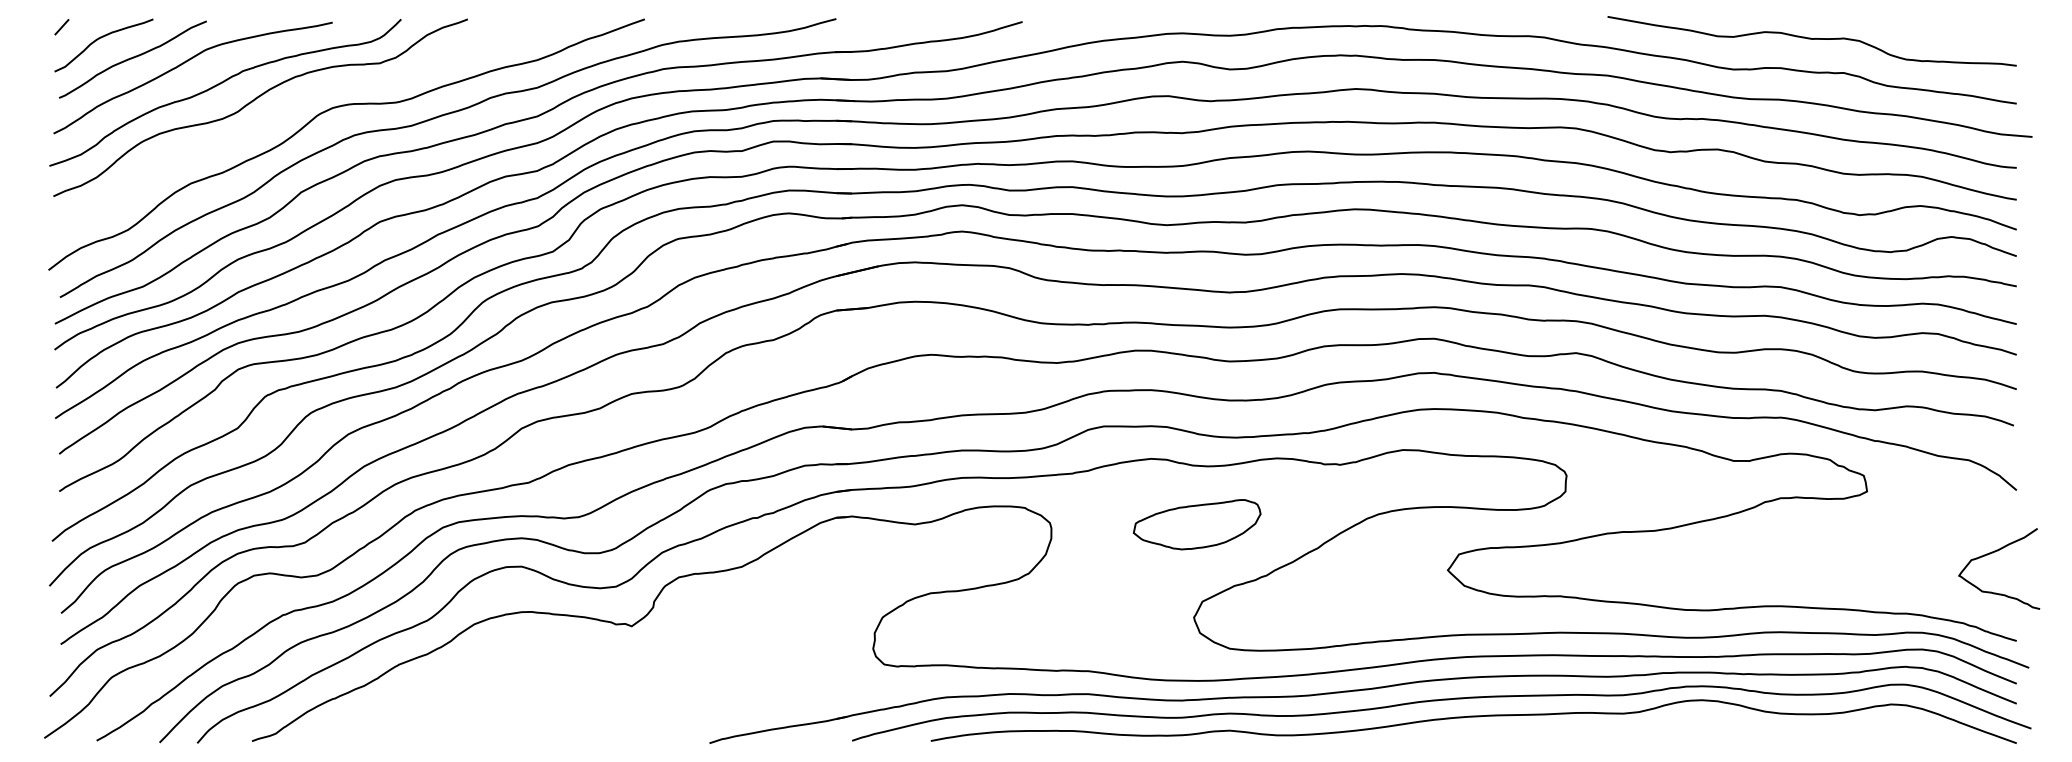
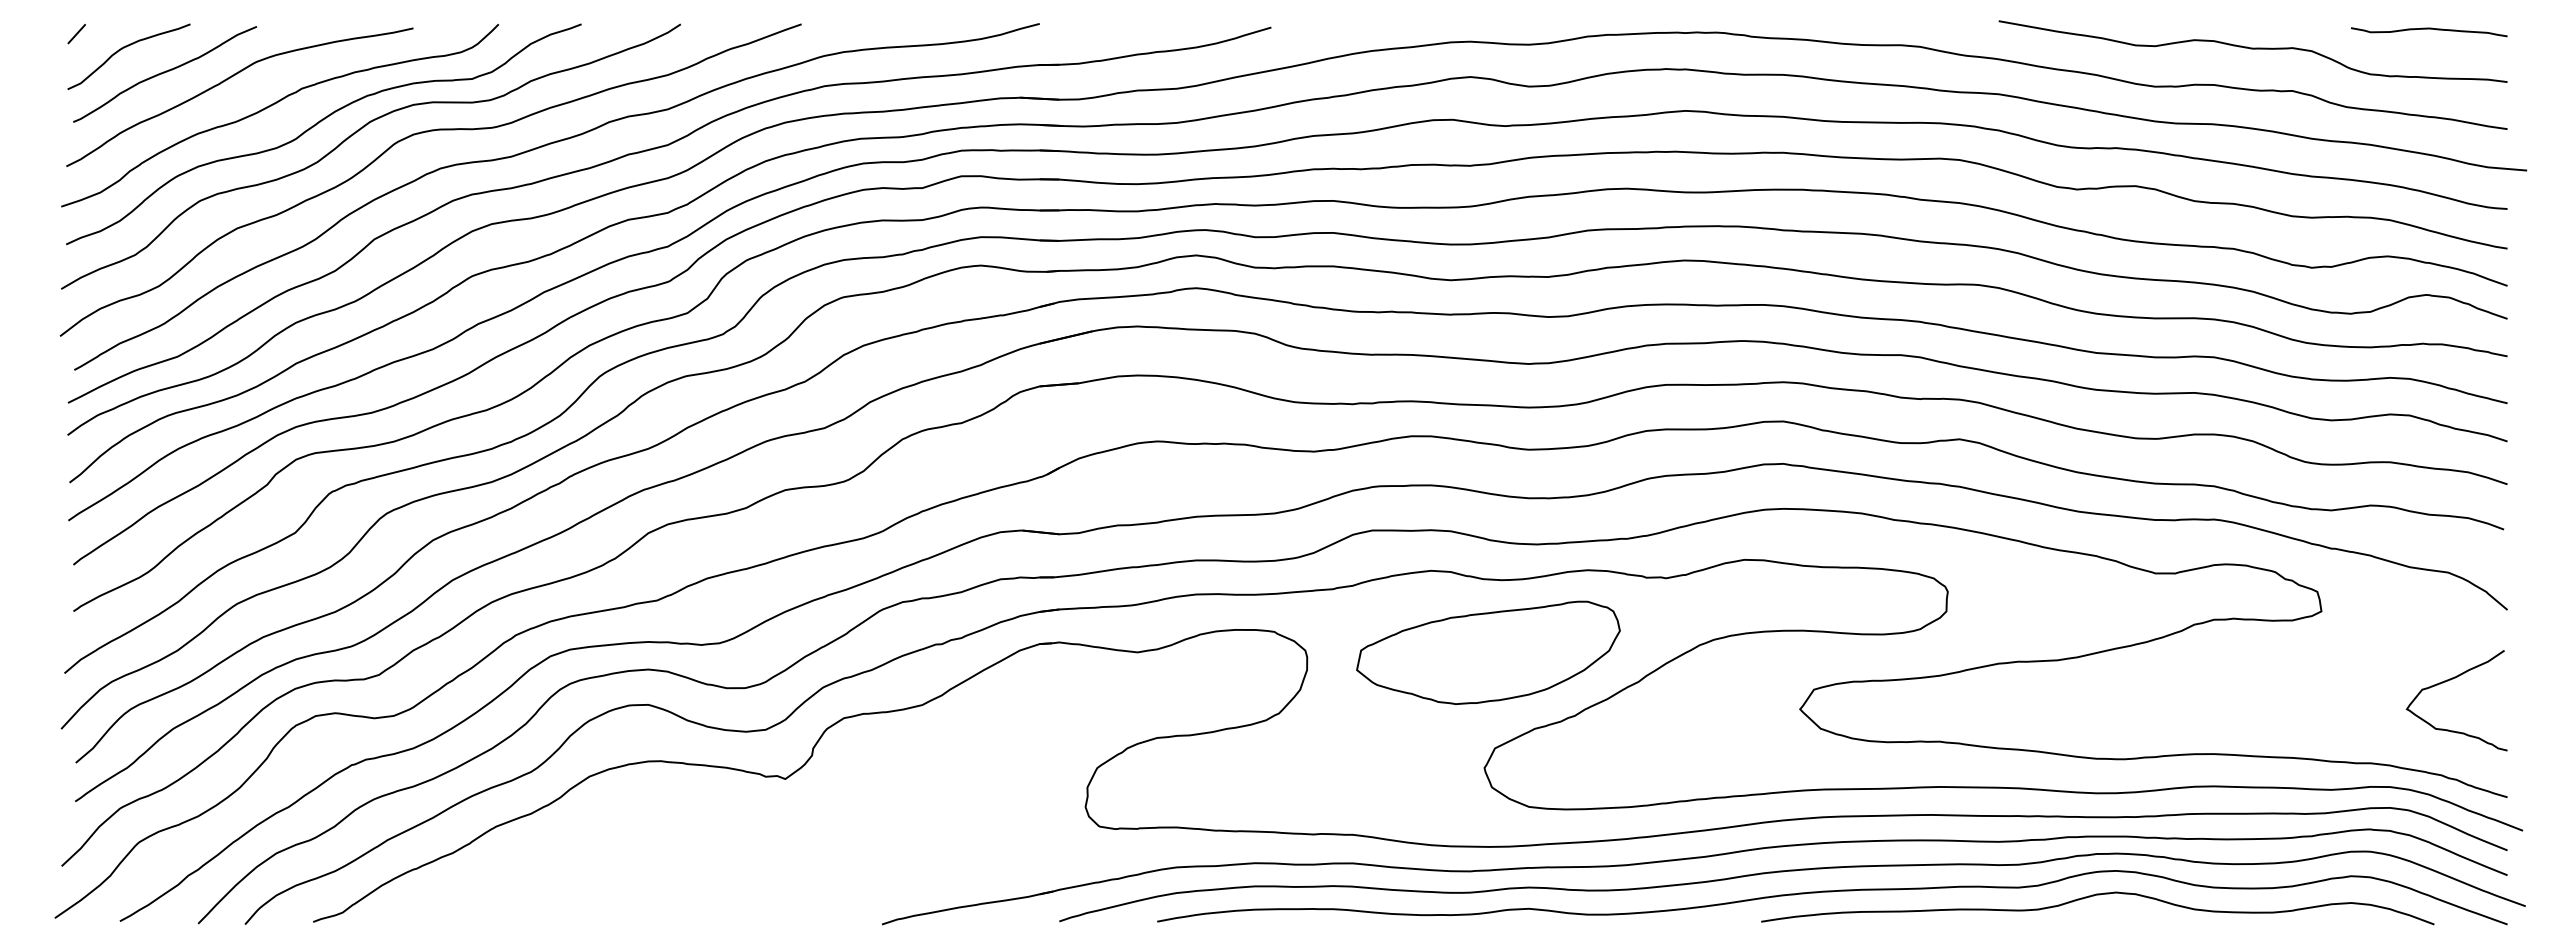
curve: (1953, 23) -> (2429, 29), added
curve: (284, 108) -> (353, 135), added
part: (1197, 524) -> (1488, 652), size x1.67
curve: (1992, 553) -> (2448, 681), moved
curve: (1684, 720) -> (2094, 896), added

